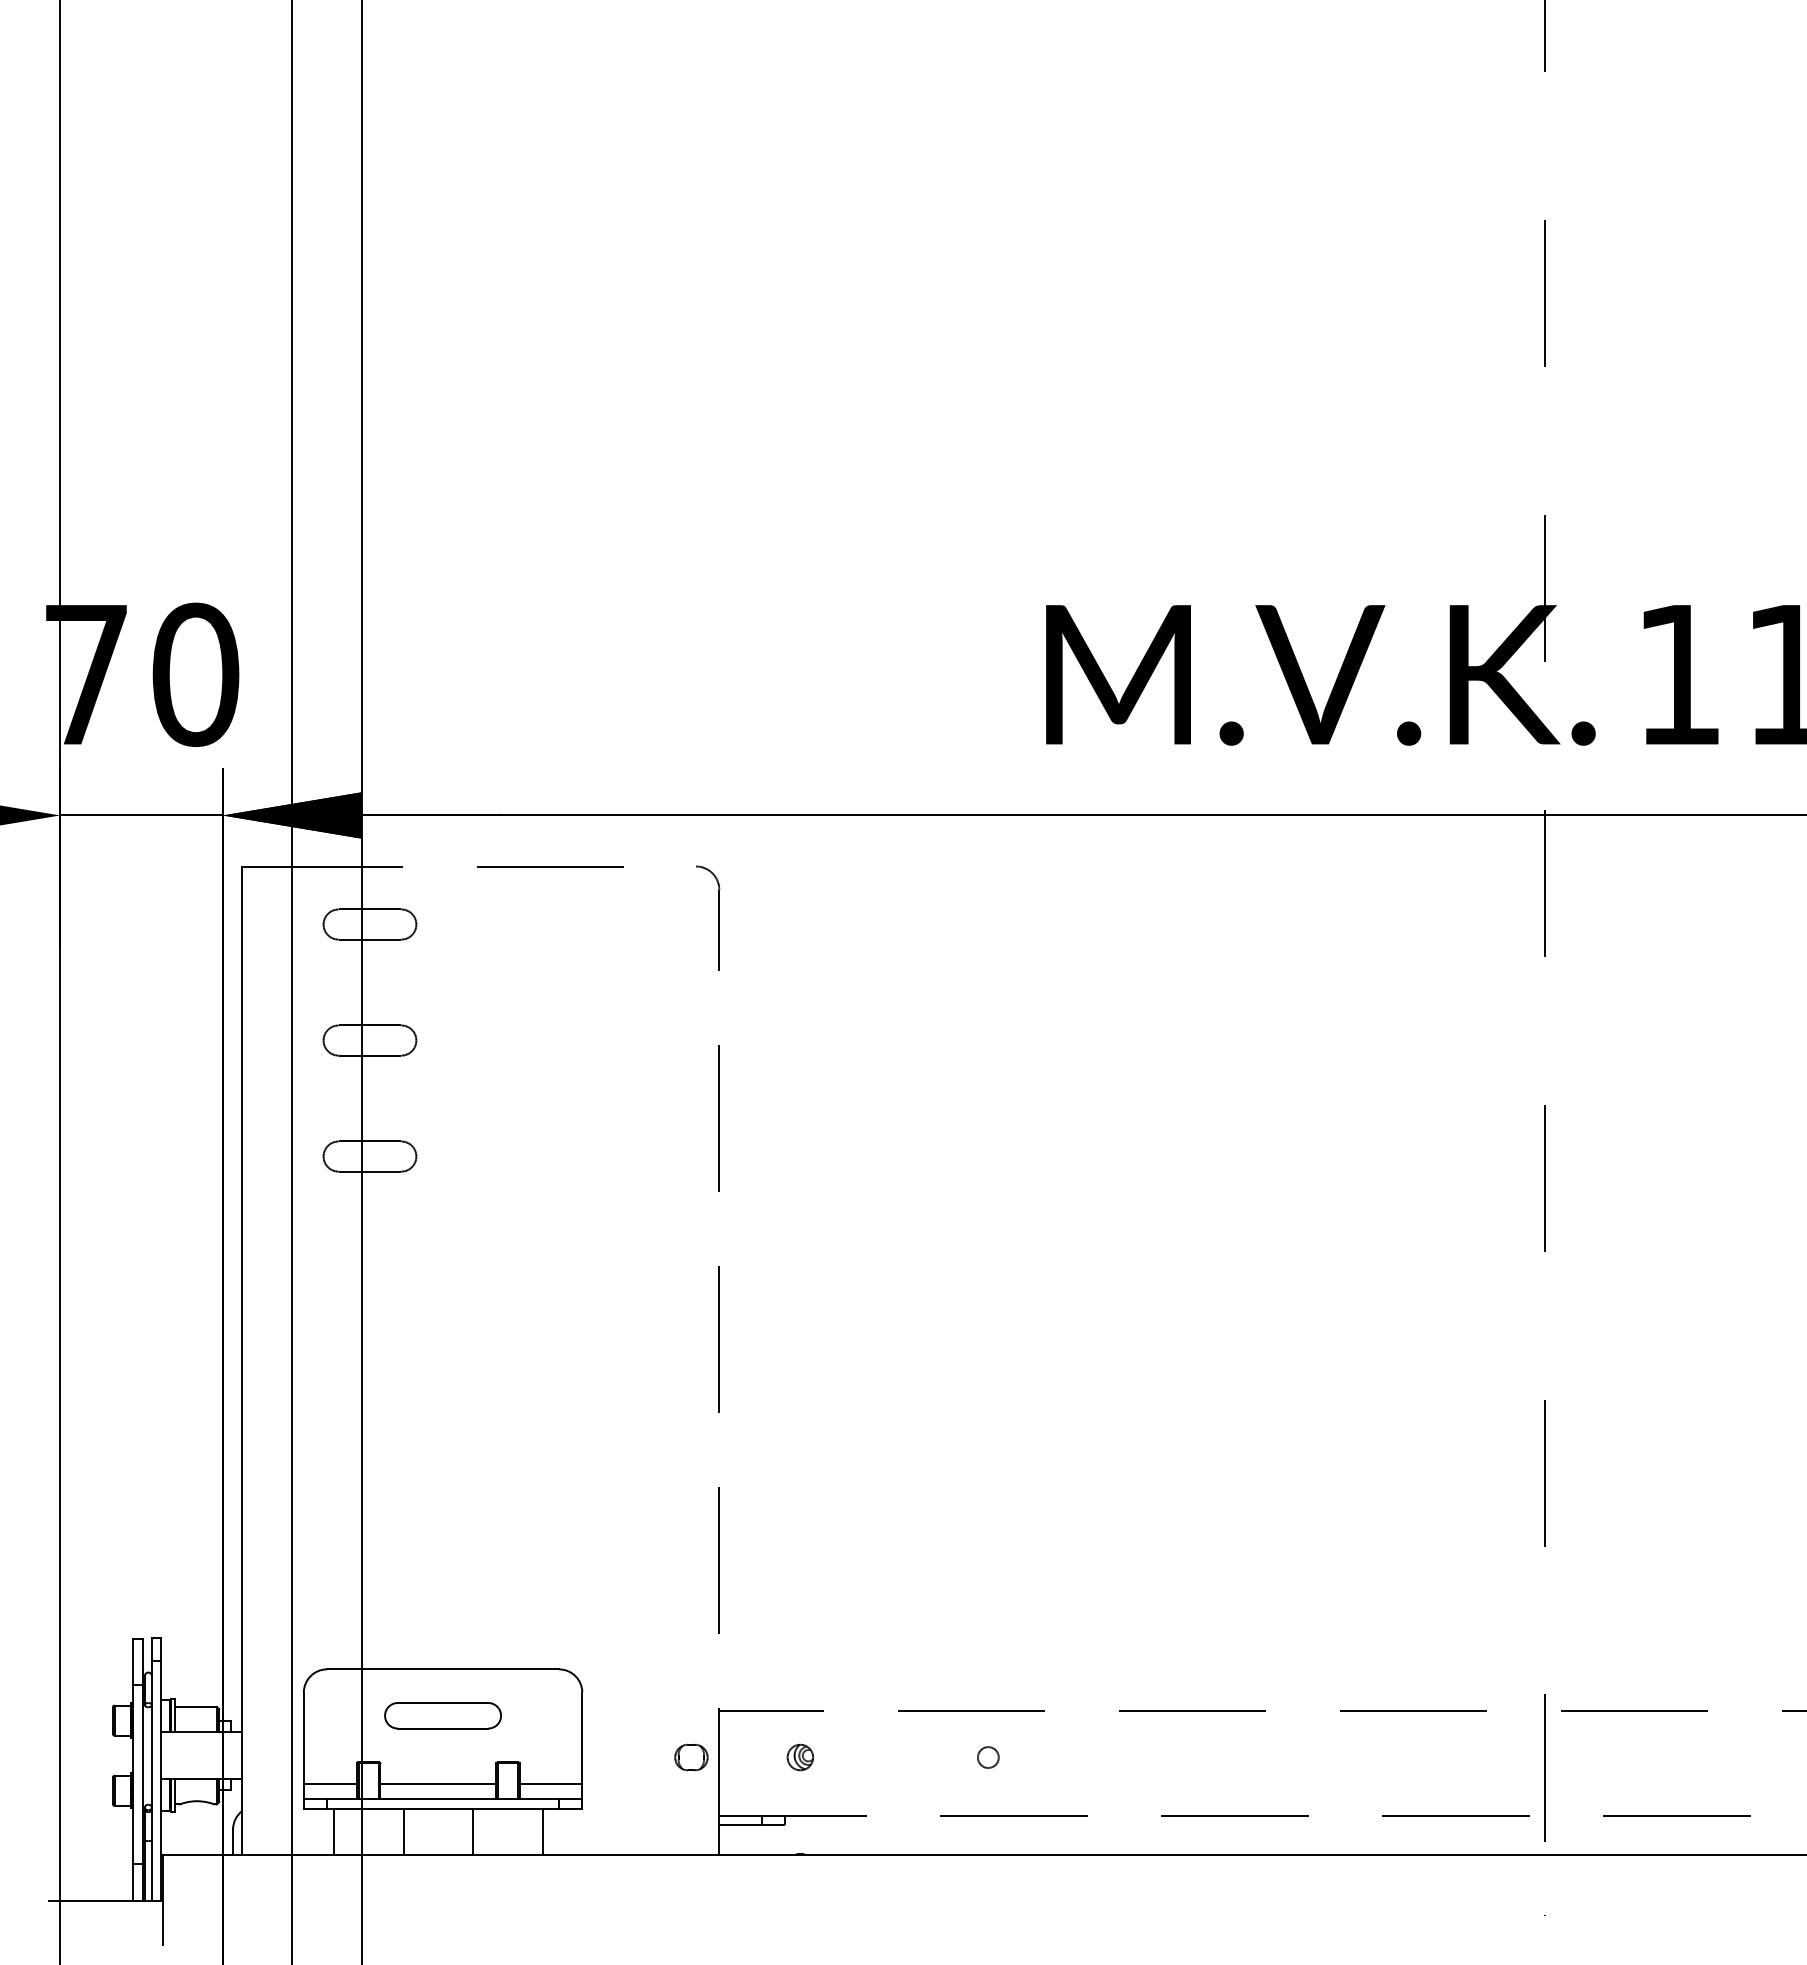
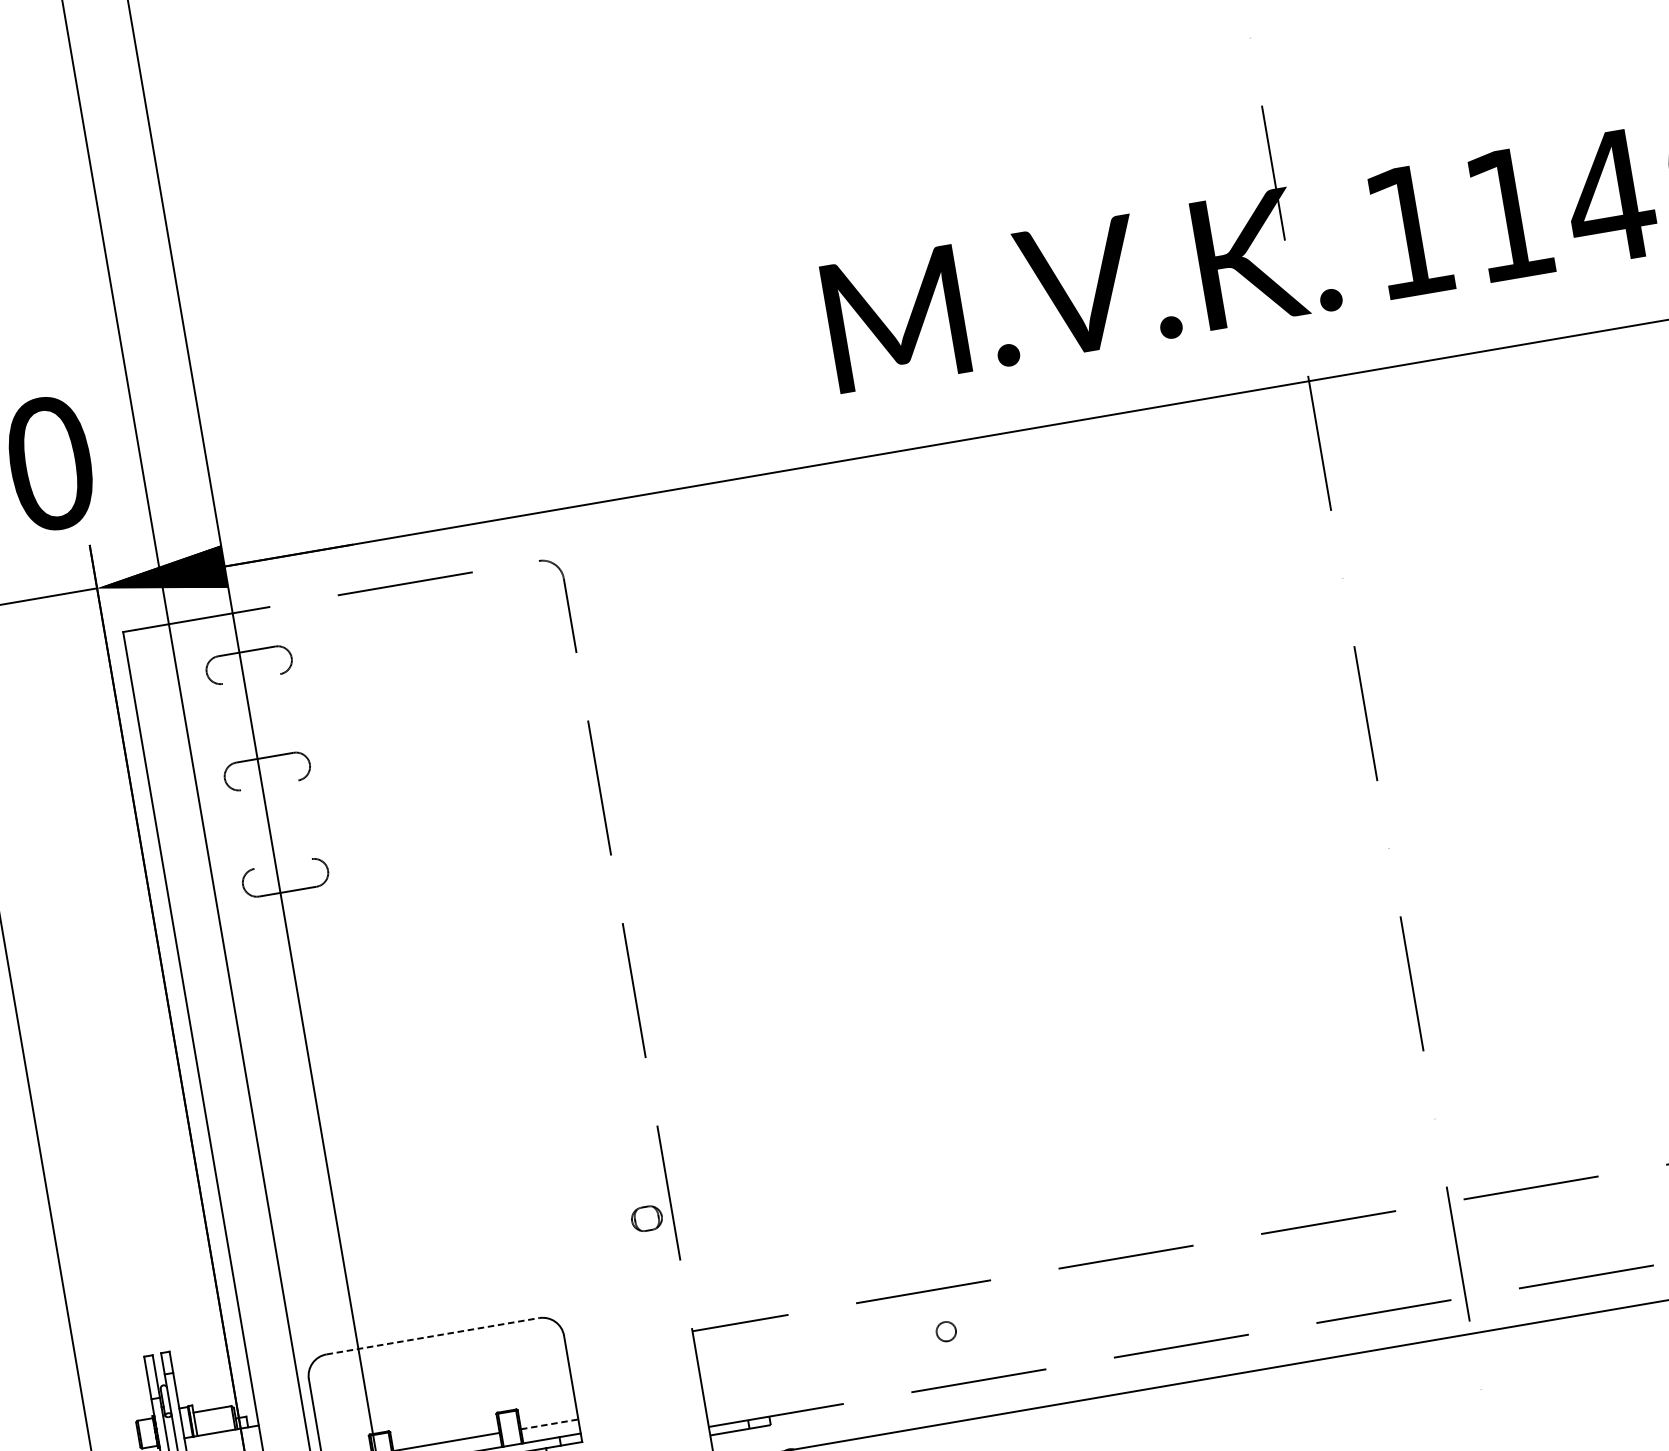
line: (369, 939) -> (251, 679), removed
line: (369, 1055) -> (269, 785), removed
line: (369, 1141) -> (282, 864), removed
line: (443, 1669) -> (433, 1336), solid -> dashed
part: (442, 1715) -> (439, 1378), removed
part: (691, 1757) -> (647, 1218), moved
part: (800, 1757) -> (774, 1361), removed
line: (551, 1783) -> (550, 1423), solid -> dashed

